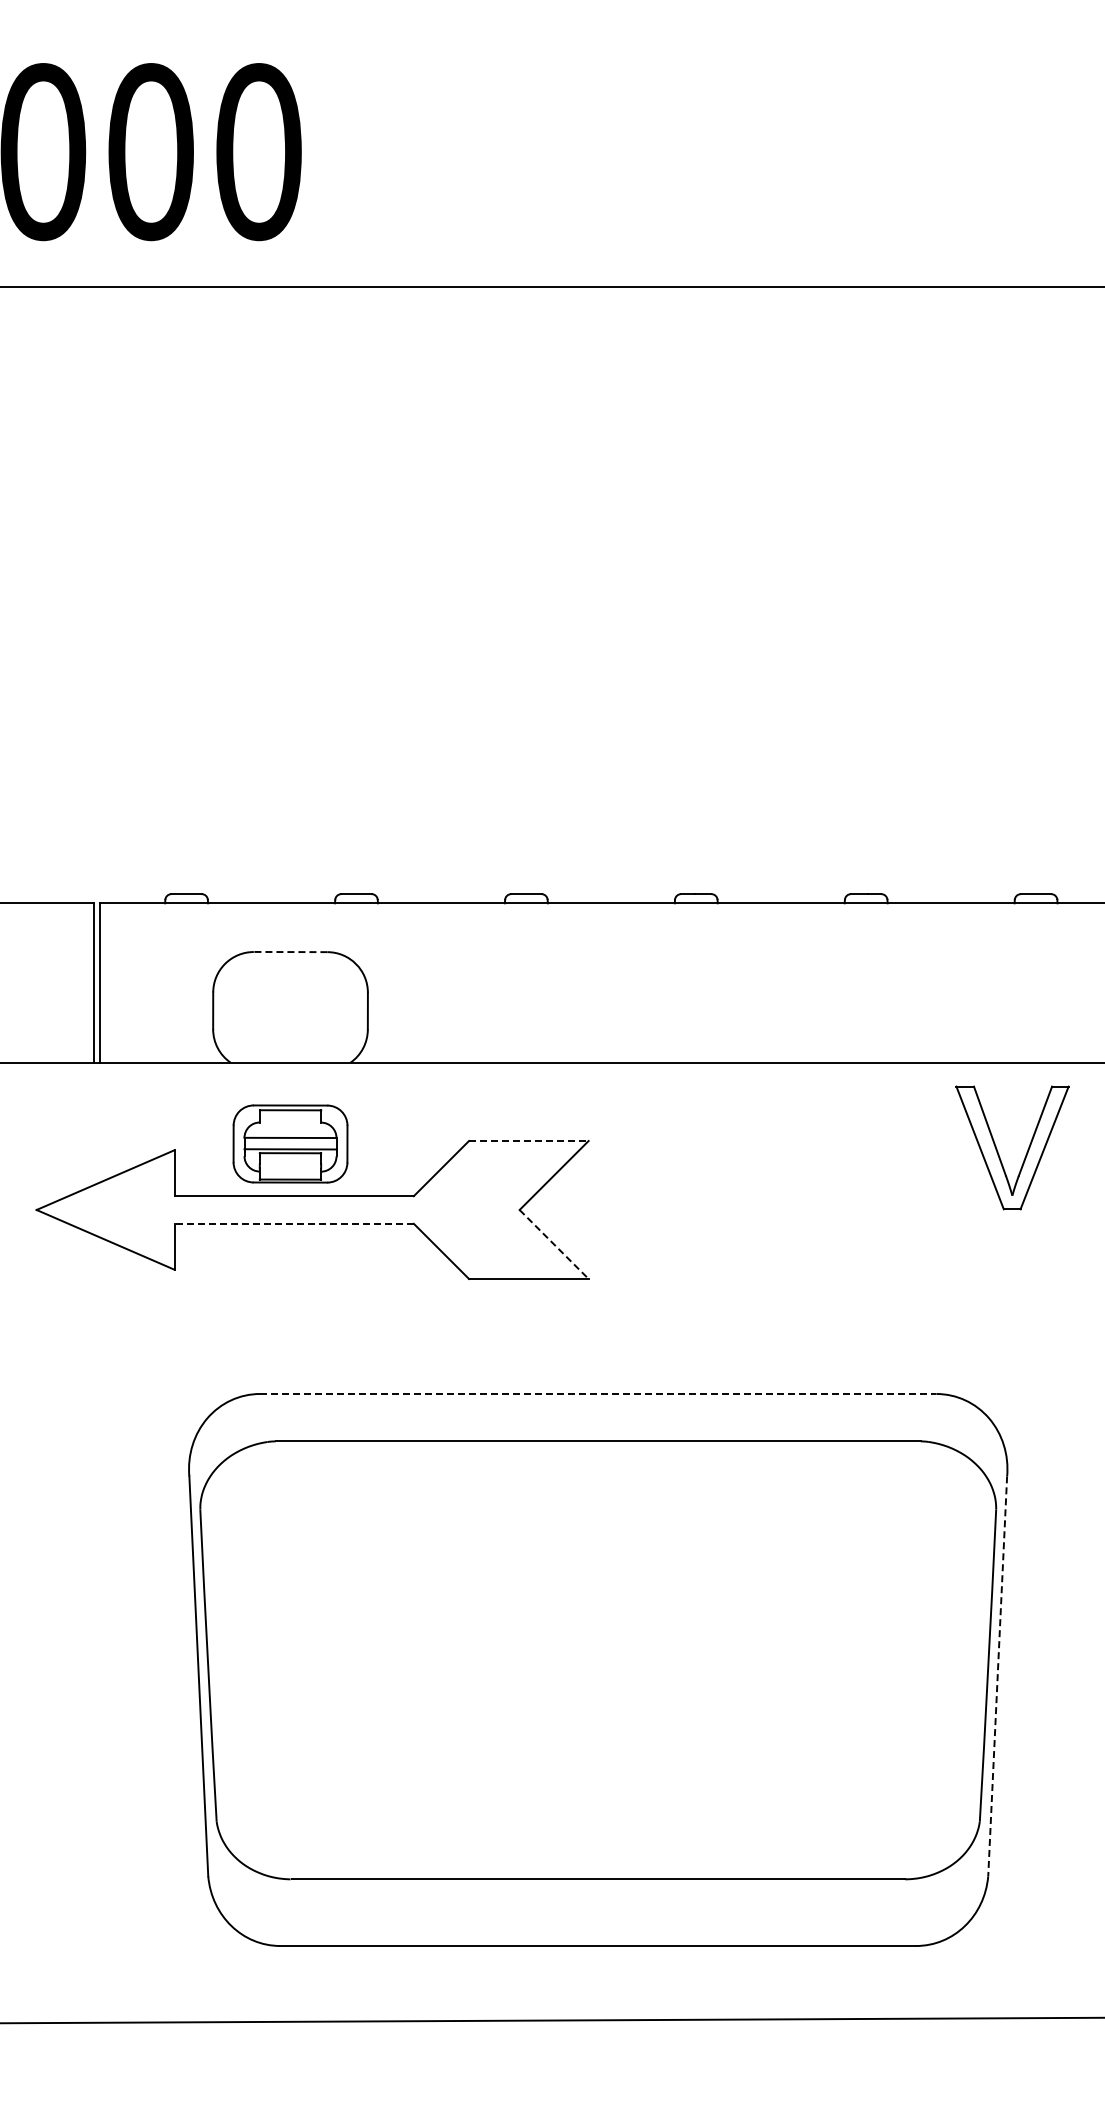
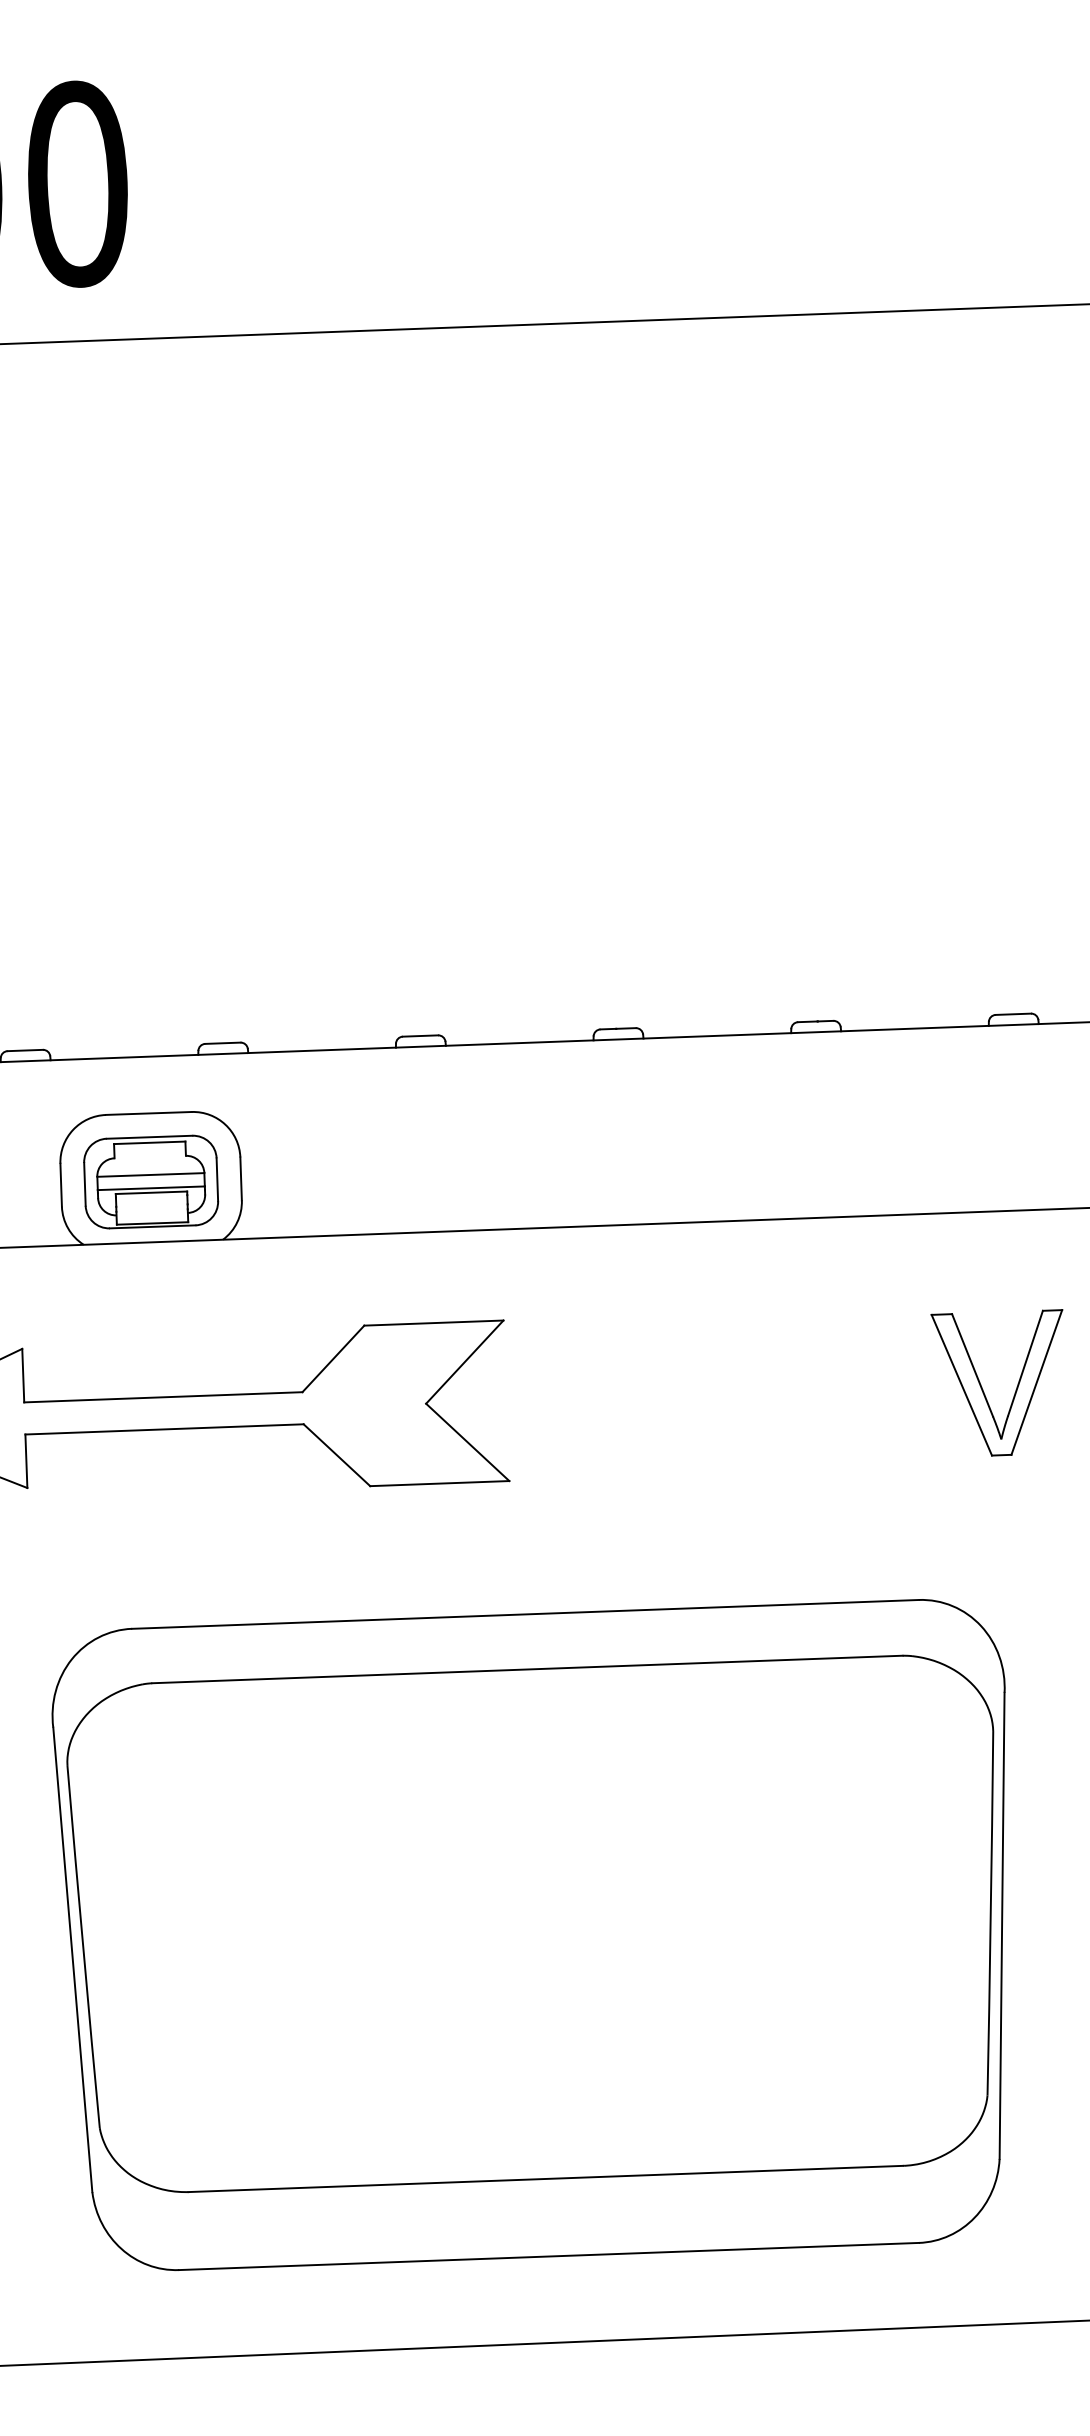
line: (290, 952) -> (148, 1113), dashed -> solid
line: (528, 1140) -> (433, 1322), dashed -> solid
part: (290, 1143) -> (151, 1181), moved
part: (998, 1151) -> (983, 1388), moved
line: (294, 1223) -> (164, 1429), dashed -> solid
line: (554, 1244) -> (468, 1442), dashed -> solid
line: (598, 1393) -> (525, 1613), dashed -> solid
line: (997, 1676) -> (1001, 1925), dashed -> solid

